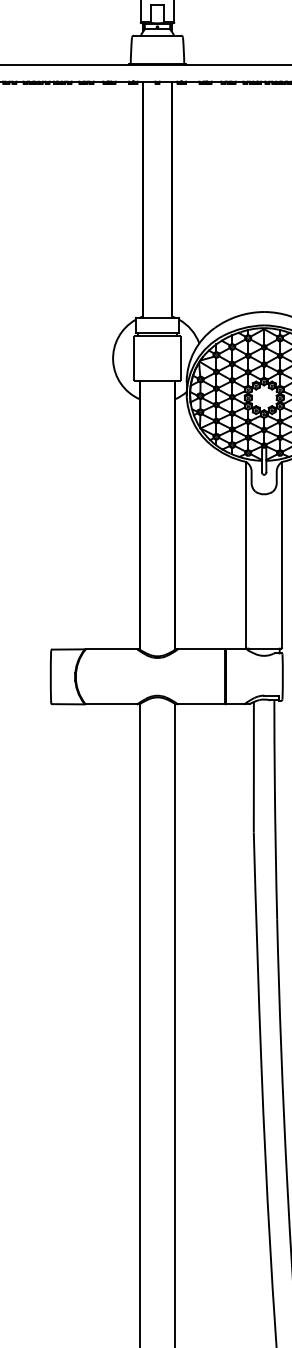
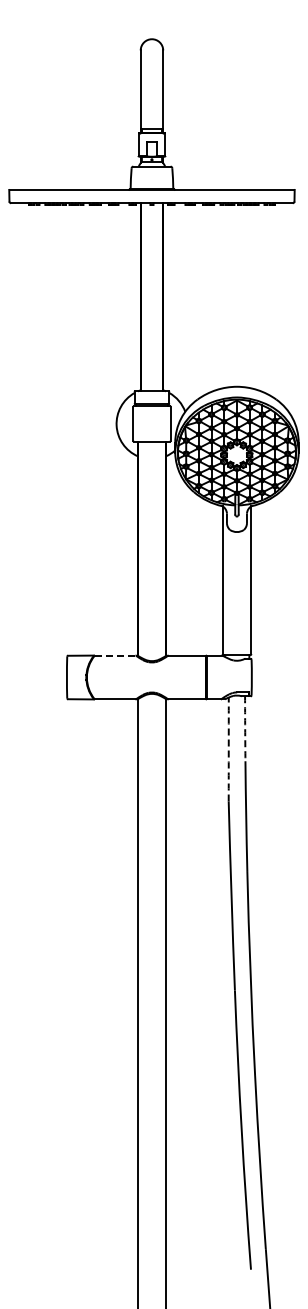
line: (111, 649) -> (115, 655), solid -> dashed
arc: (274, 740) -> (245, 728), solid -> dashed
arc: (253, 767) -> (228, 749), solid -> dashed

